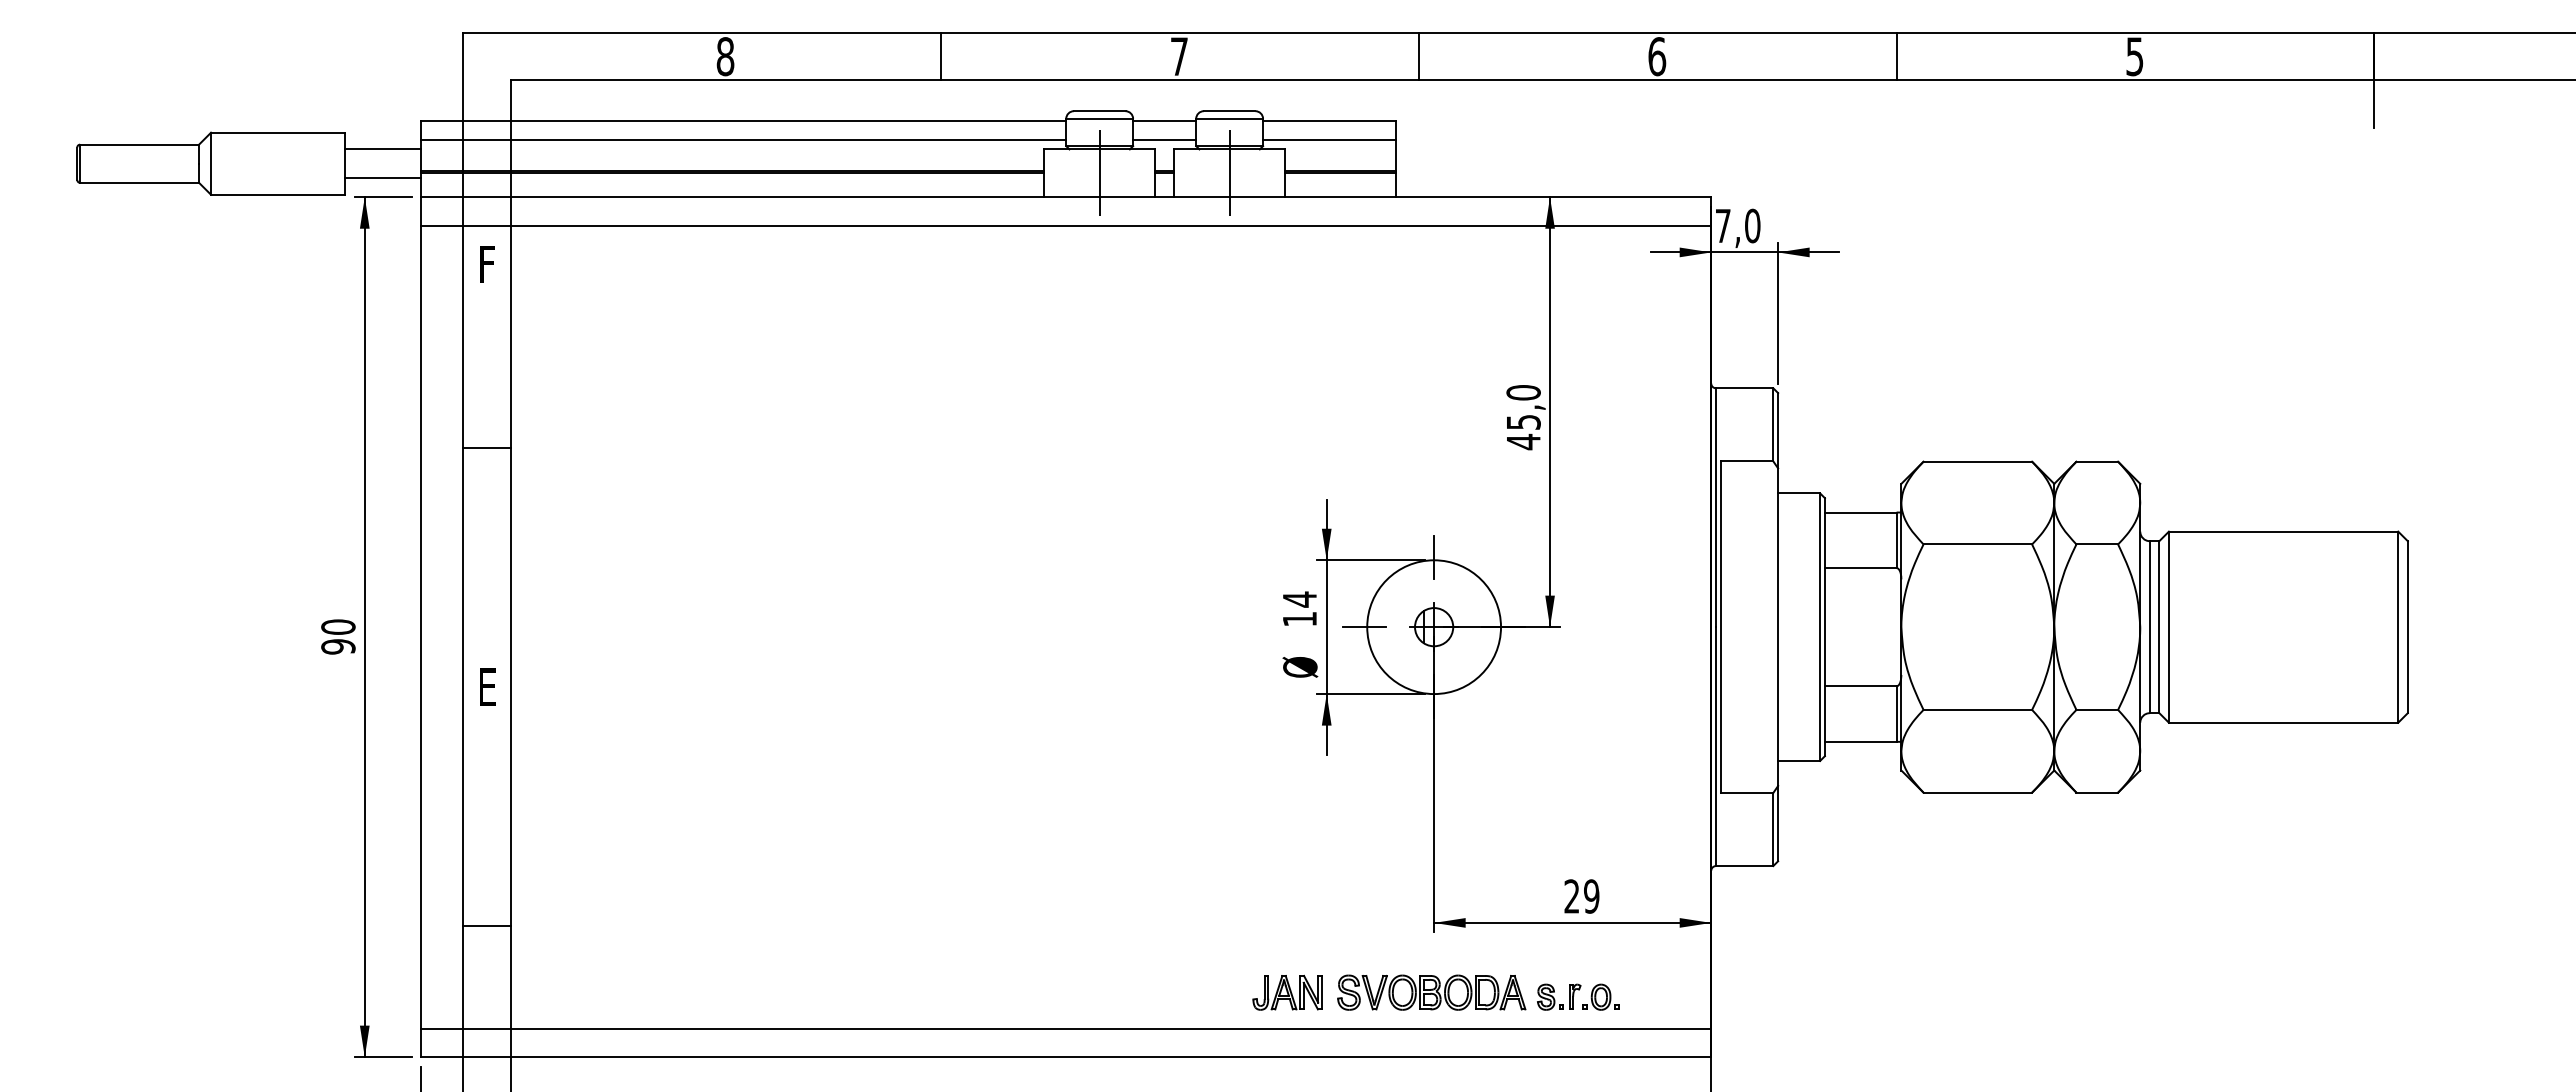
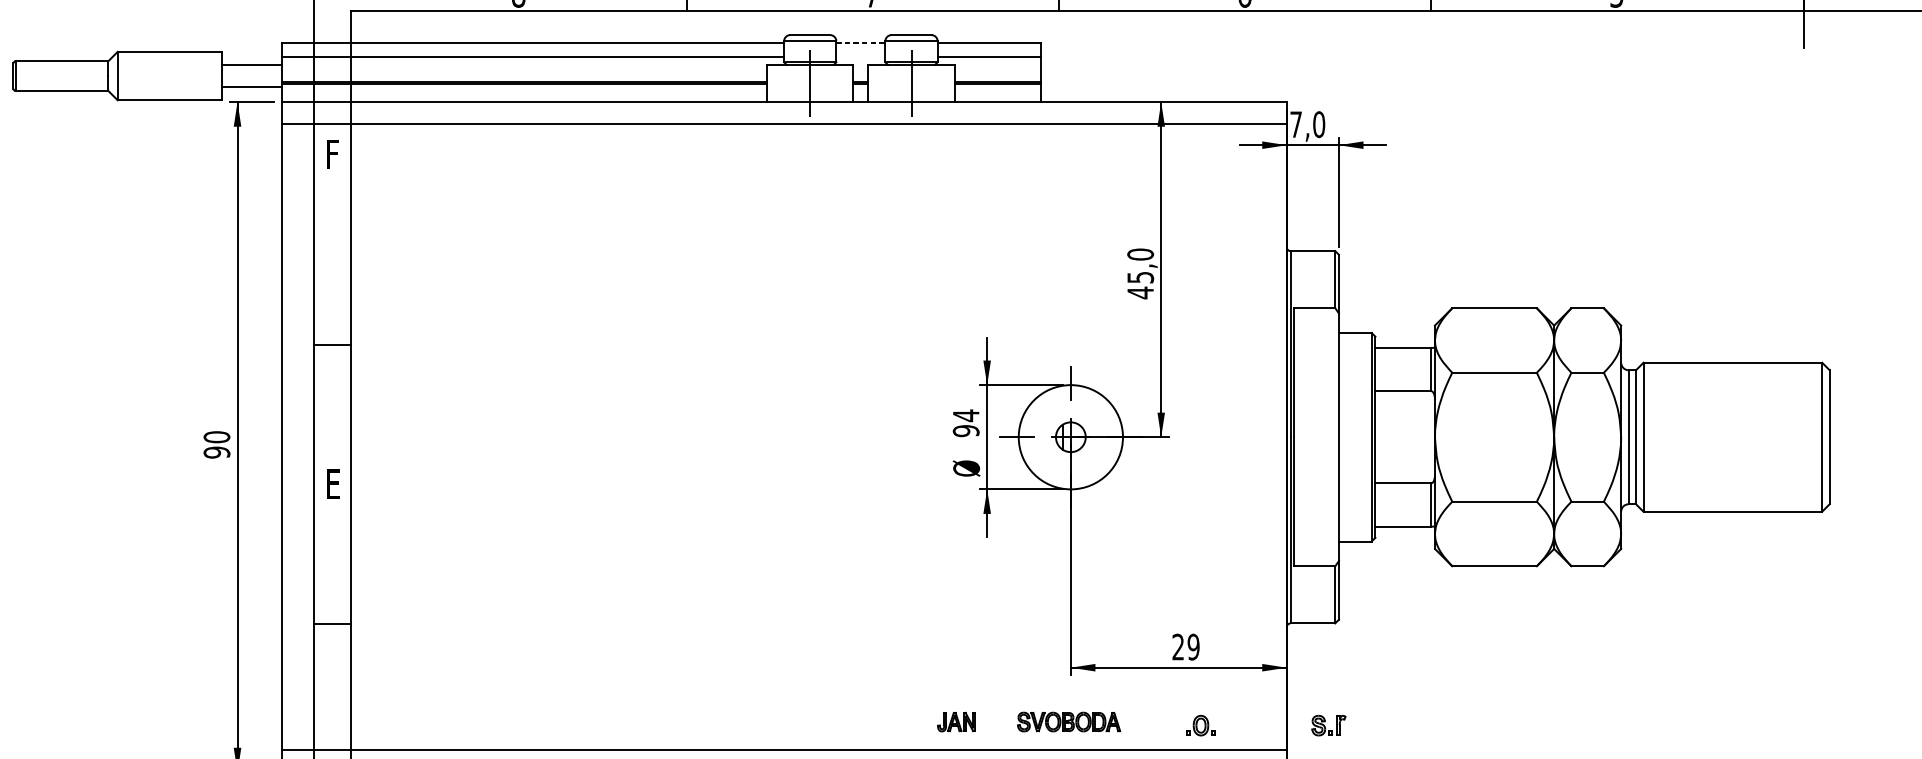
line: (1164, 120) -> (860, 42), solid -> dashed
line: (1164, 139) -> (860, 57), removed
line: (486, 448) -> (332, 345), moved
text: (1299, 619) -> (965, 431), 14 -> 94
line: (486, 926) -> (332, 624), moved
part: (1287, 992) -> (956, 721), size x0.7
part: (1431, 992) -> (1068, 721), size x0.7
part: (1559, 996) -> (1329, 725), moved

